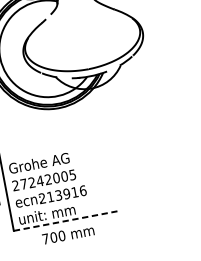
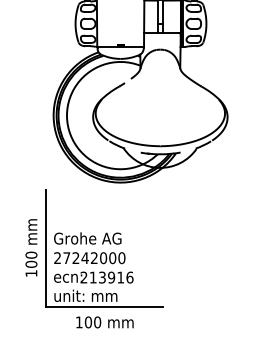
text: (72, 175) -> (121, 258), 27242005 -> 27242000
line: (66, 220) -> (105, 306), dashed -> solid
text: (45, 239) -> (79, 322), 700 -> 100

